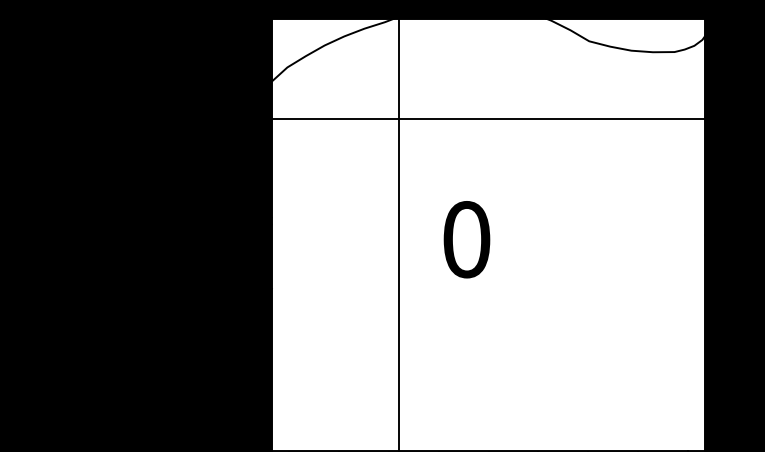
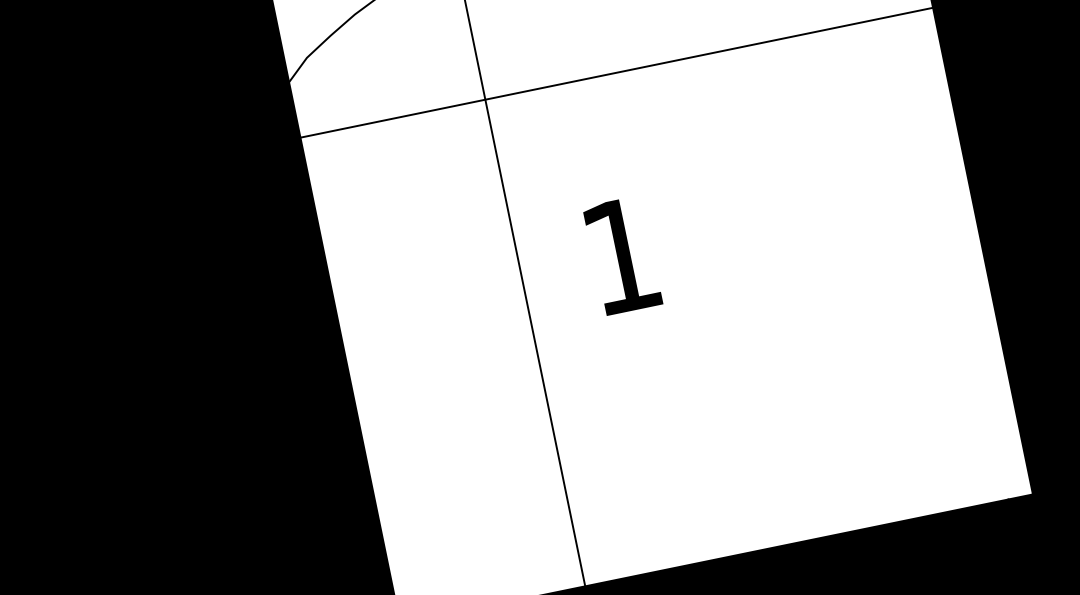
text: (466, 239) -> (620, 255), 0 -> 1

